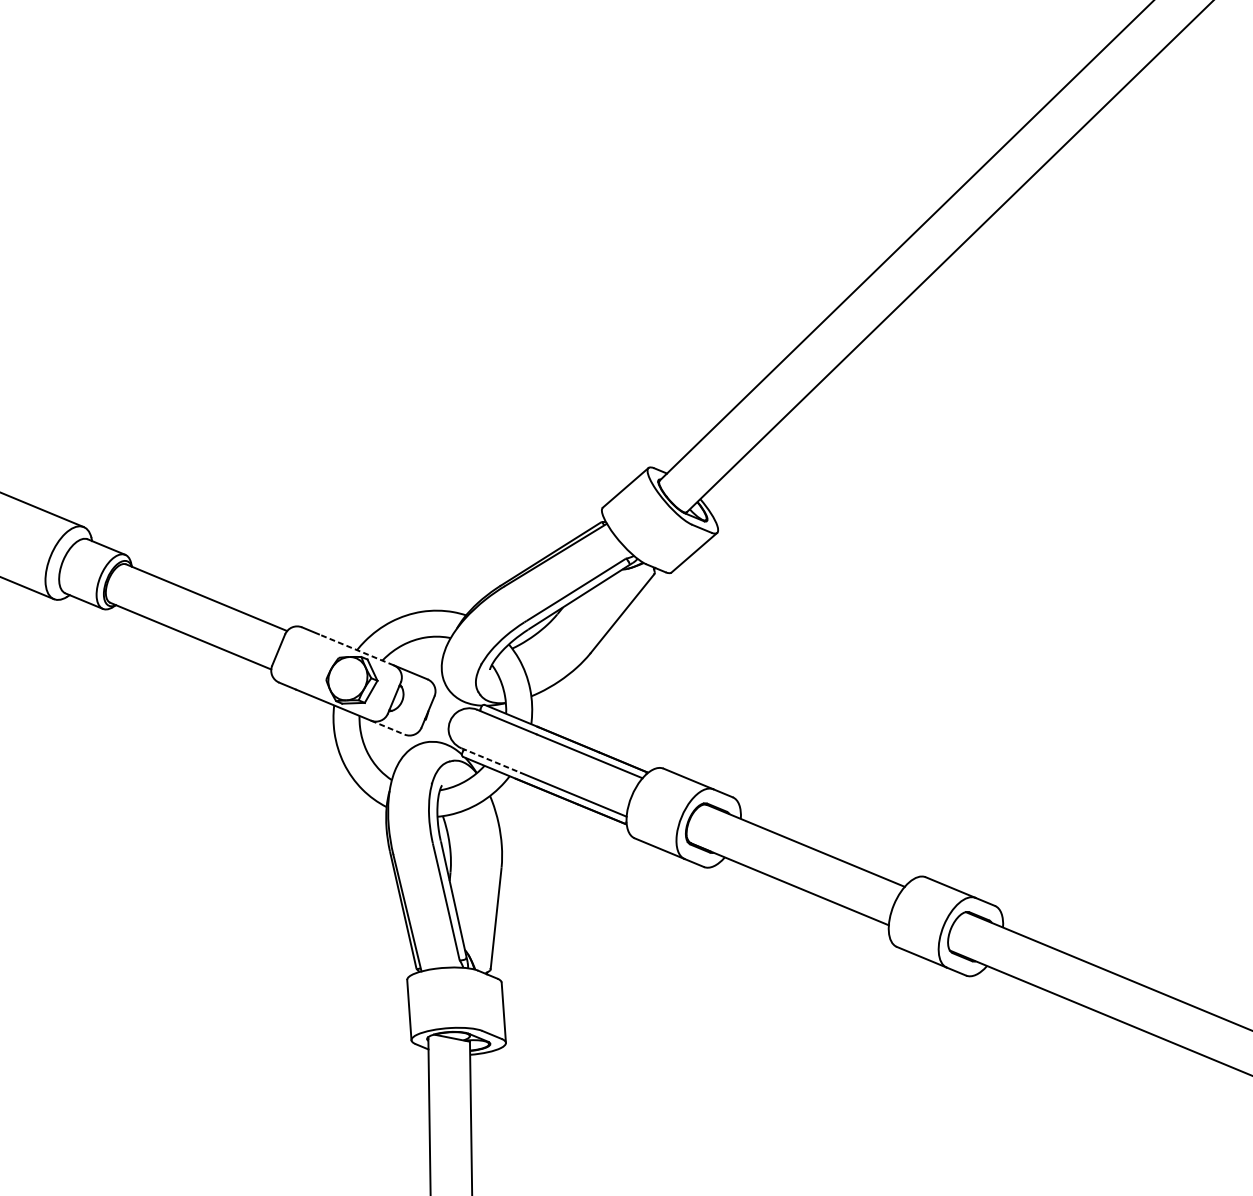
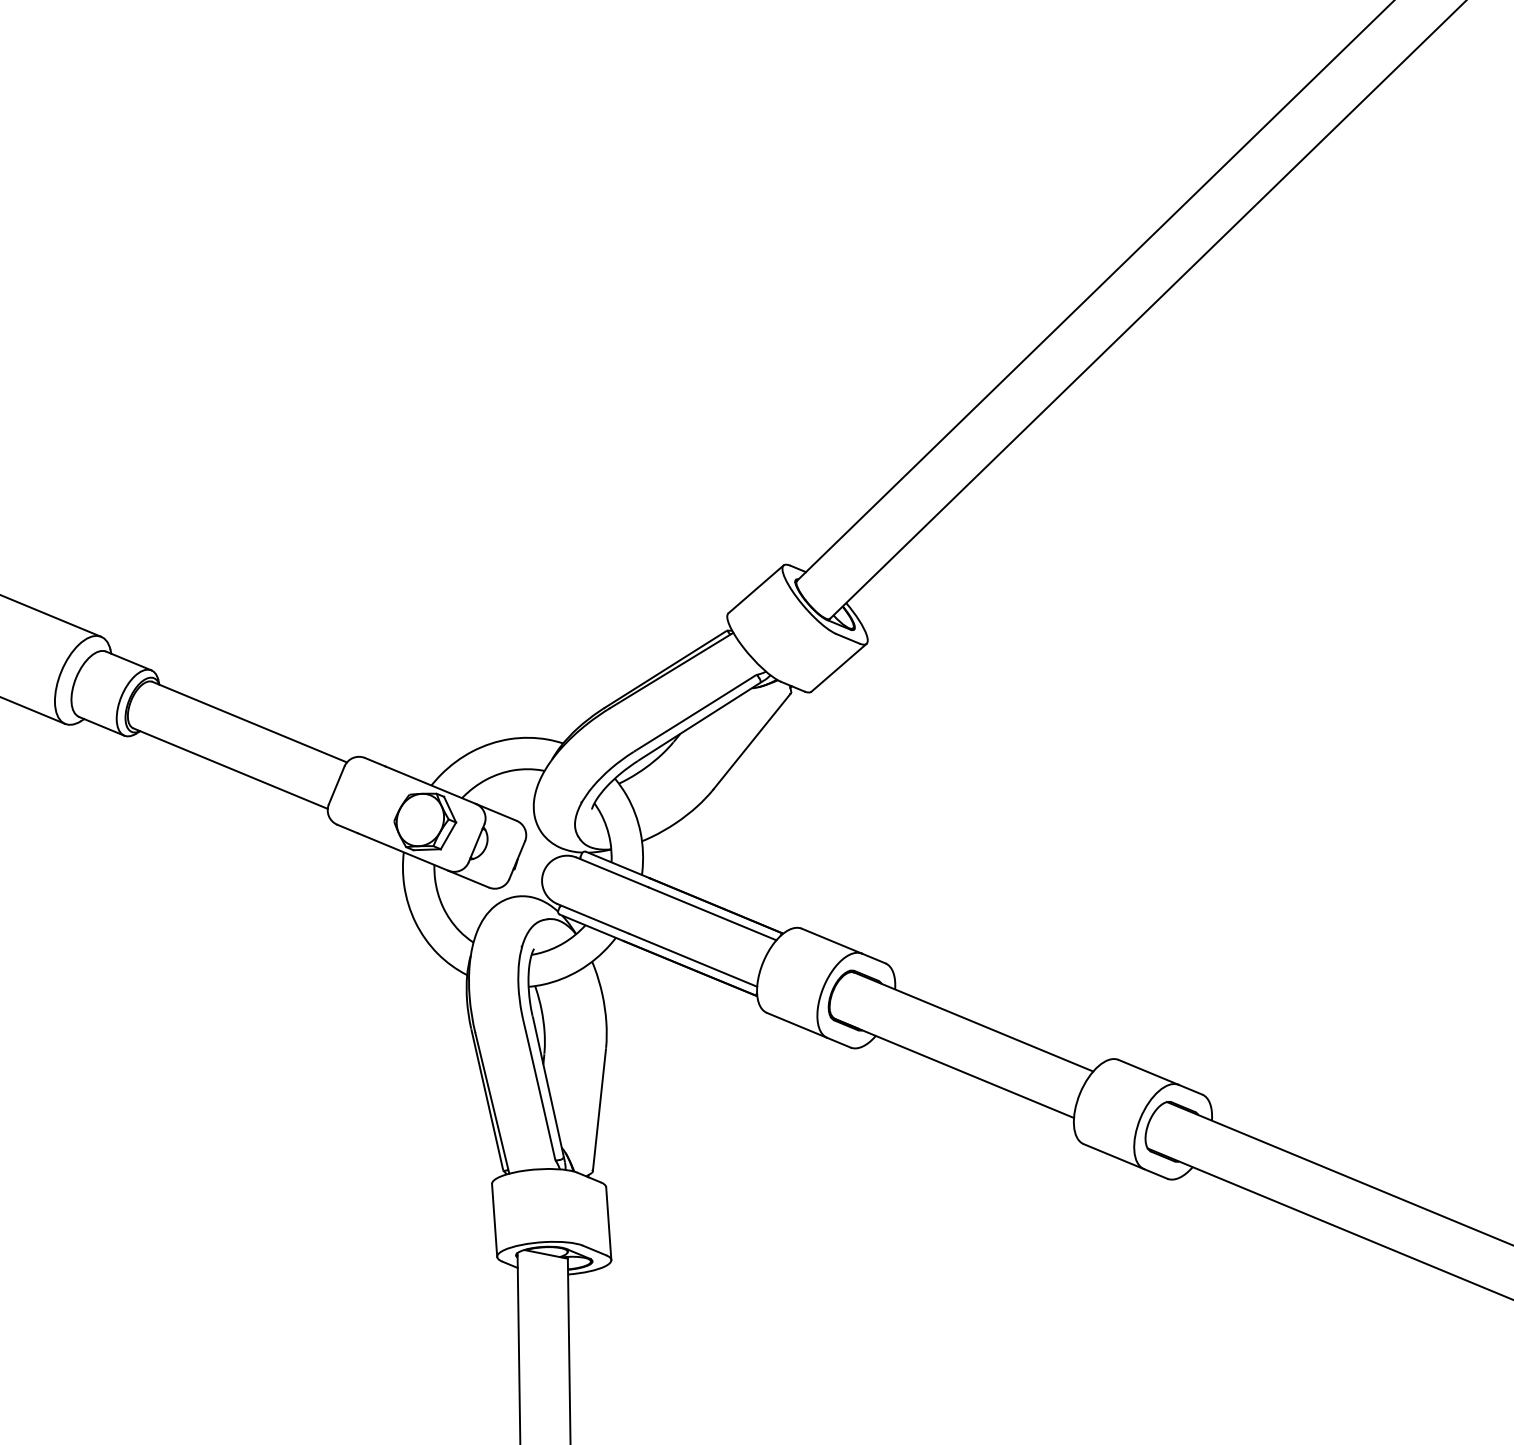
line: (356, 650) -> (430, 785), dashed -> solid
line: (387, 727) -> (468, 879), dashed -> solid
line: (491, 760) -> (593, 918), dashed -> solid

